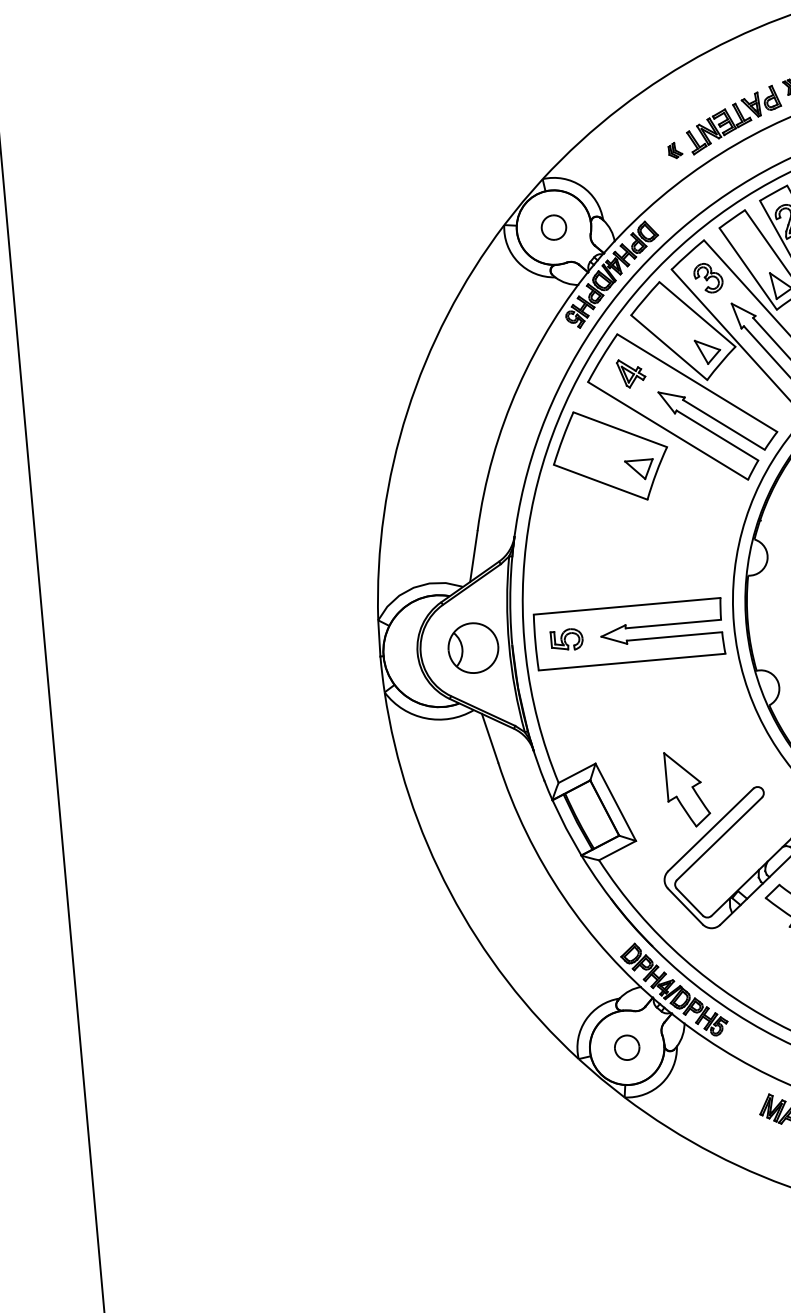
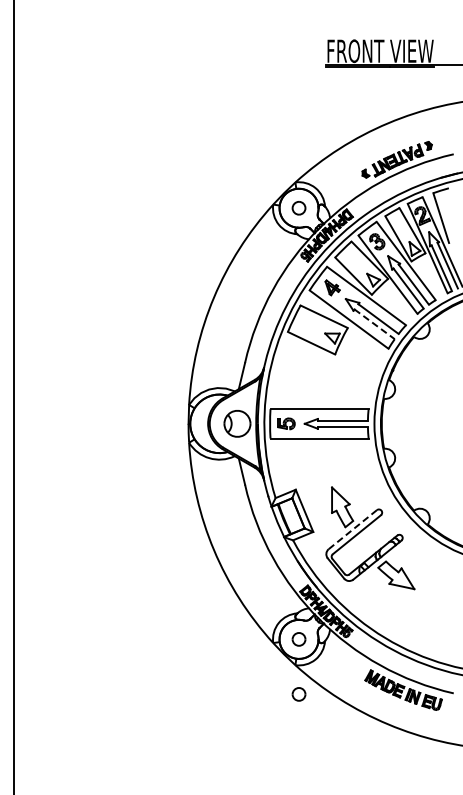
line: (719, 435) -> (375, 324), solid -> dashed
line: (710, 829) -> (352, 529), solid -> dashed
part: (635, 1152) -> (298, 694), added

